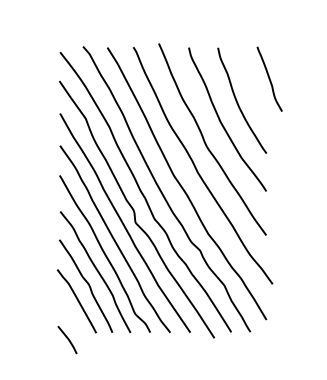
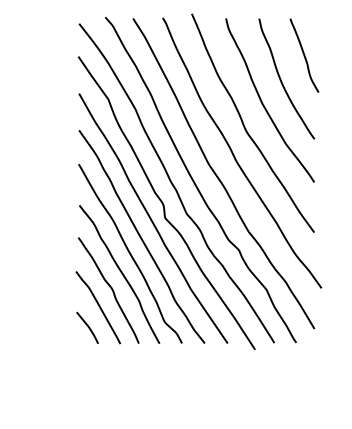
curve: (269, 78) -> (304, 54), moved
curve: (67, 339) -> (87, 327), moved

